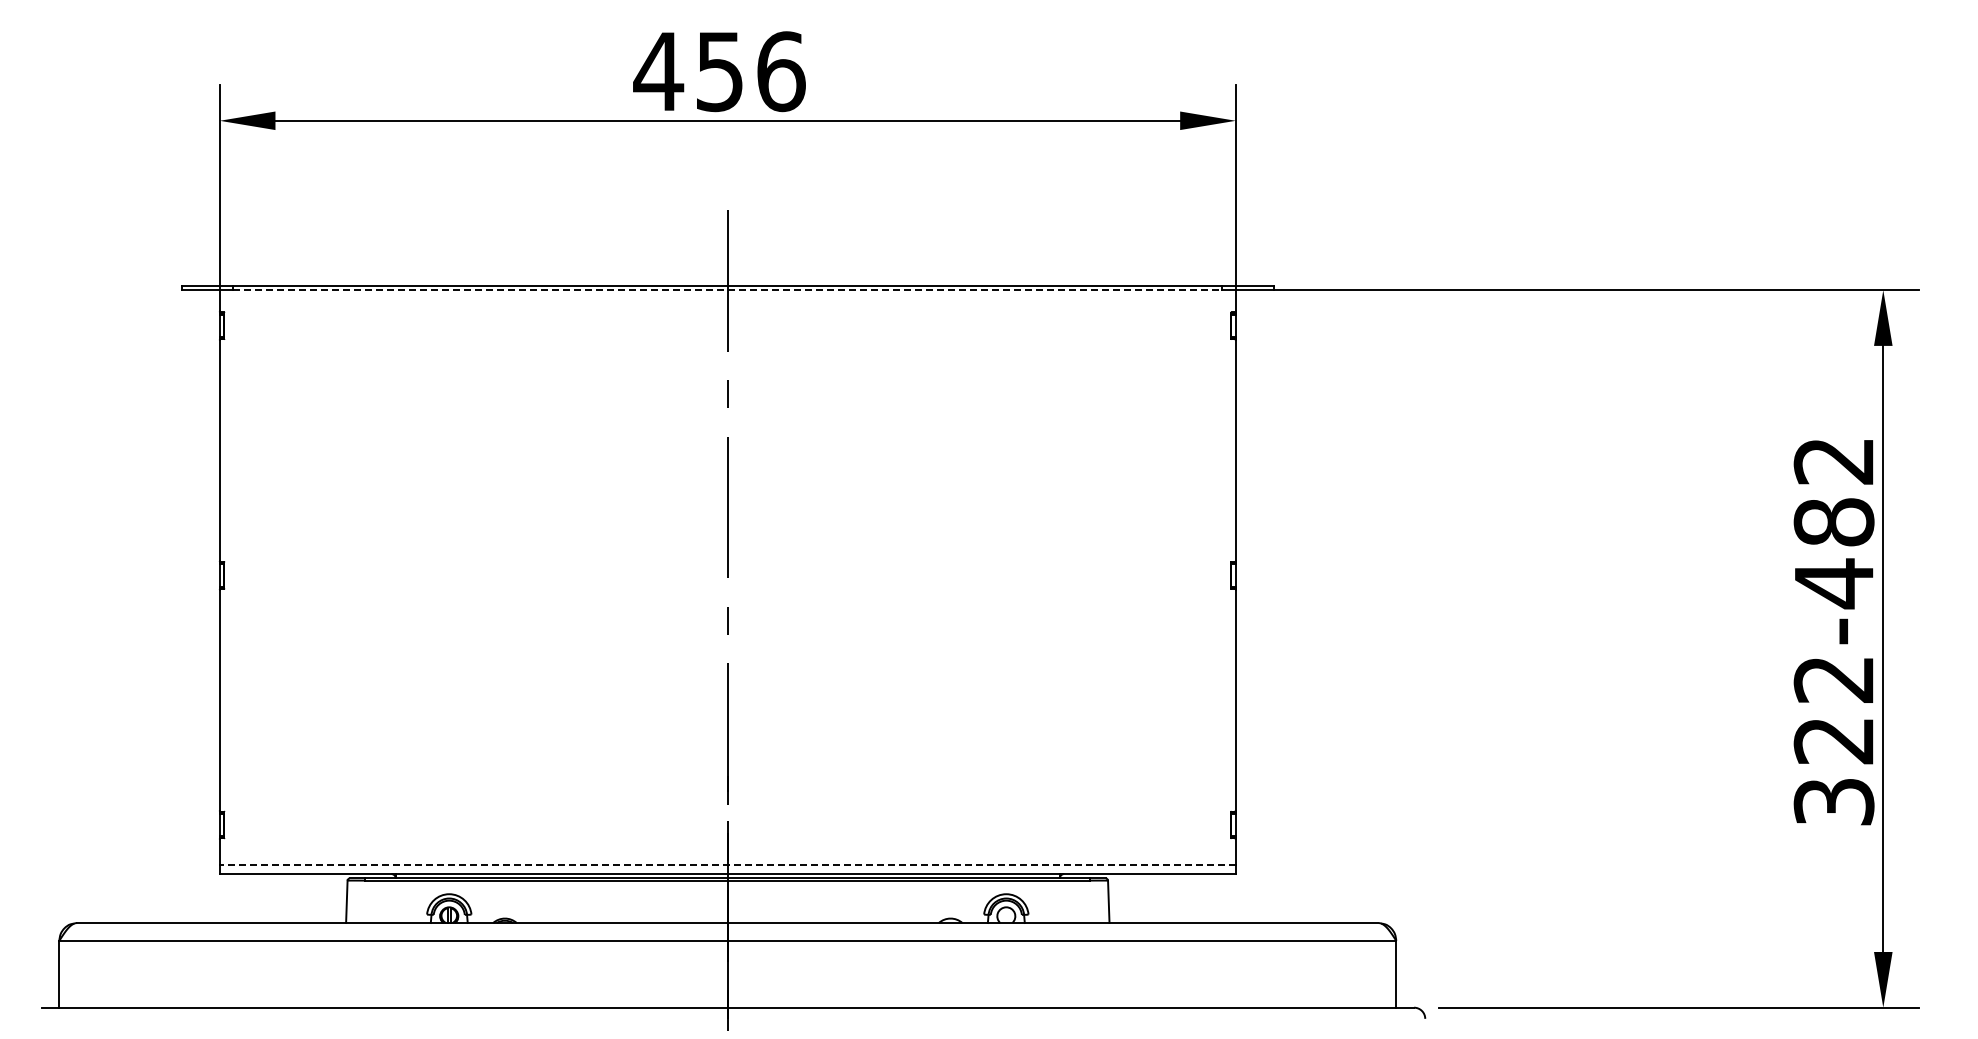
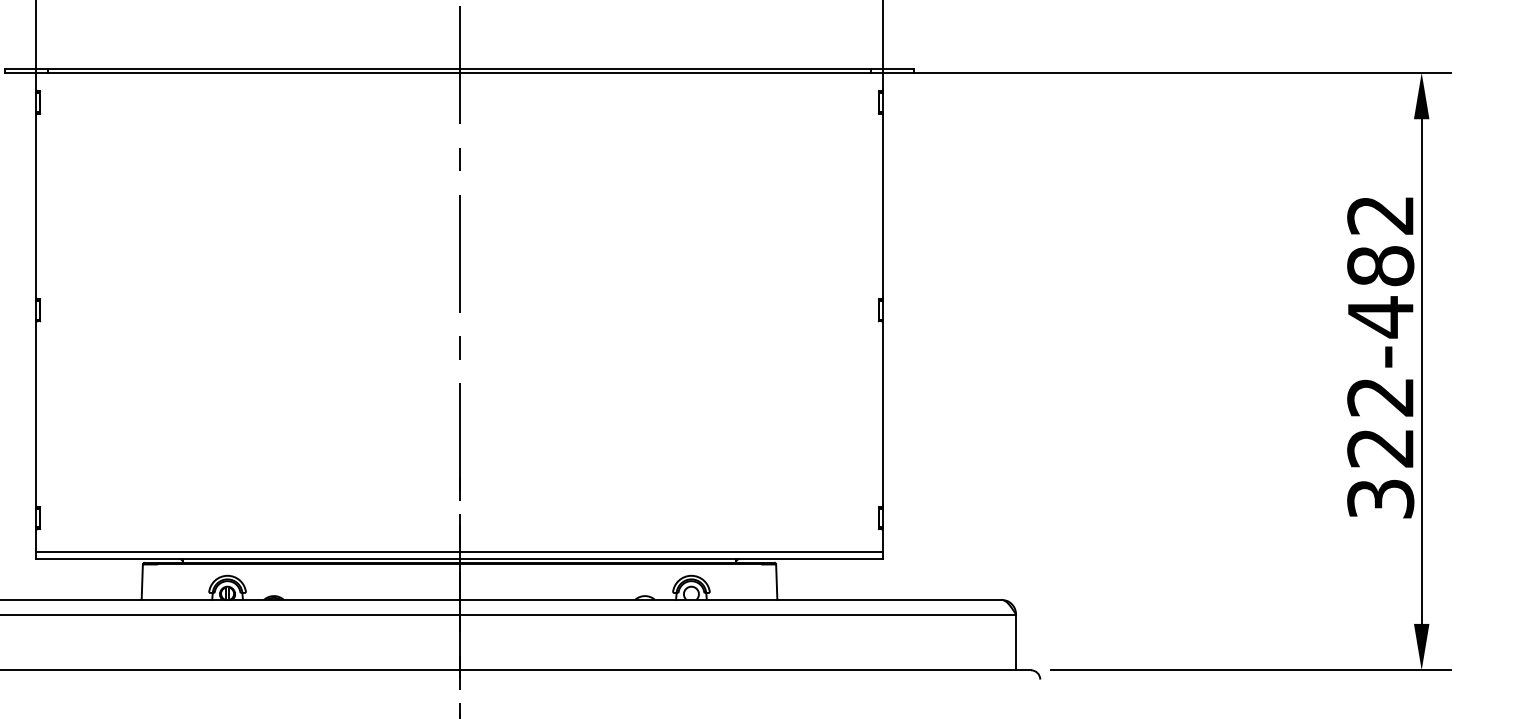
line: (727, 290) -> (459, 73), dashed -> solid
line: (727, 865) -> (459, 551), dashed -> solid

